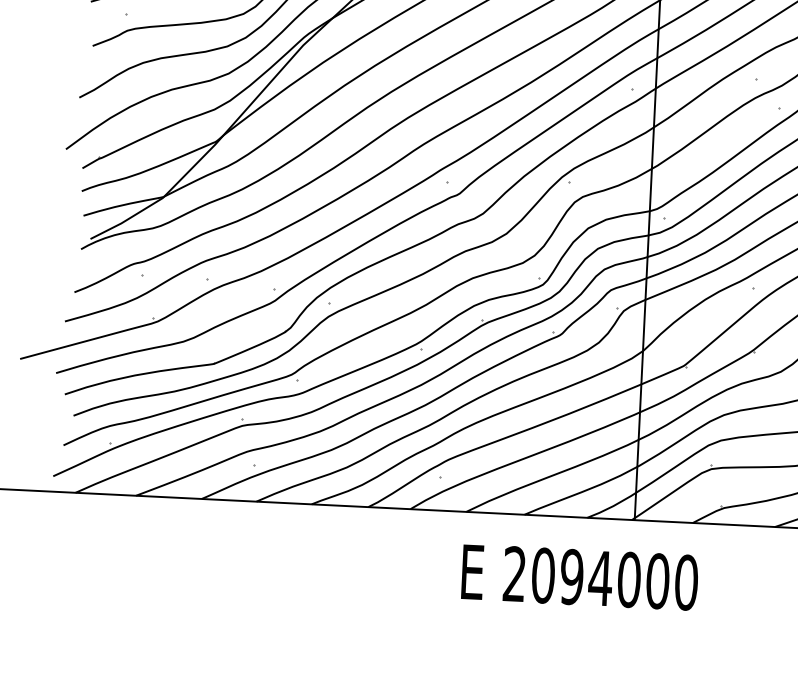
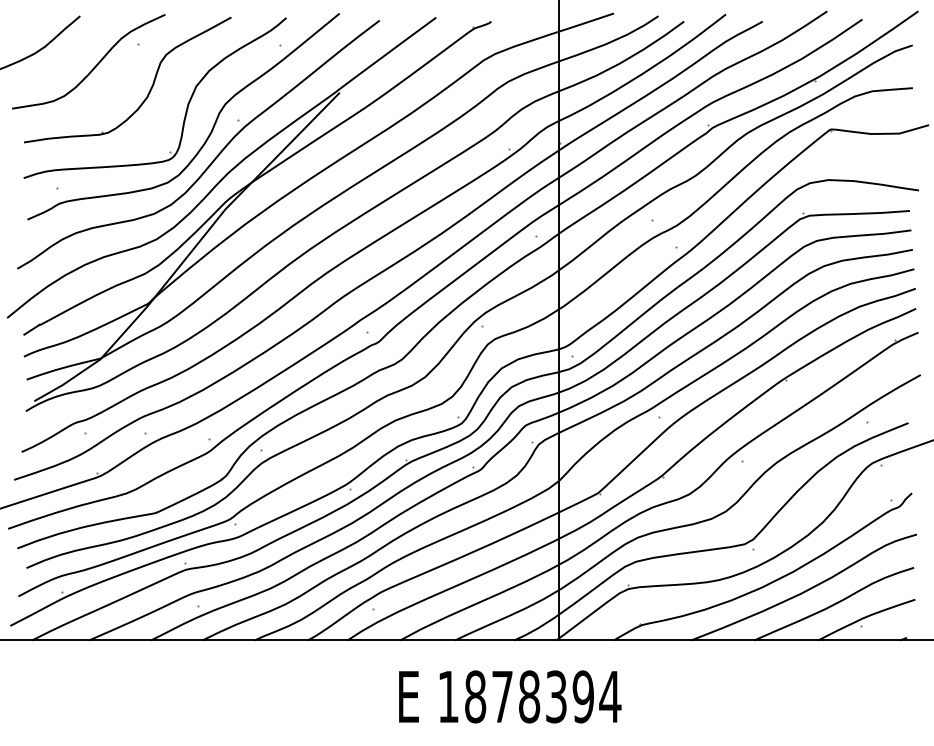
text: (600, 578) -> (529, 696), 2094000 -> 1878394

